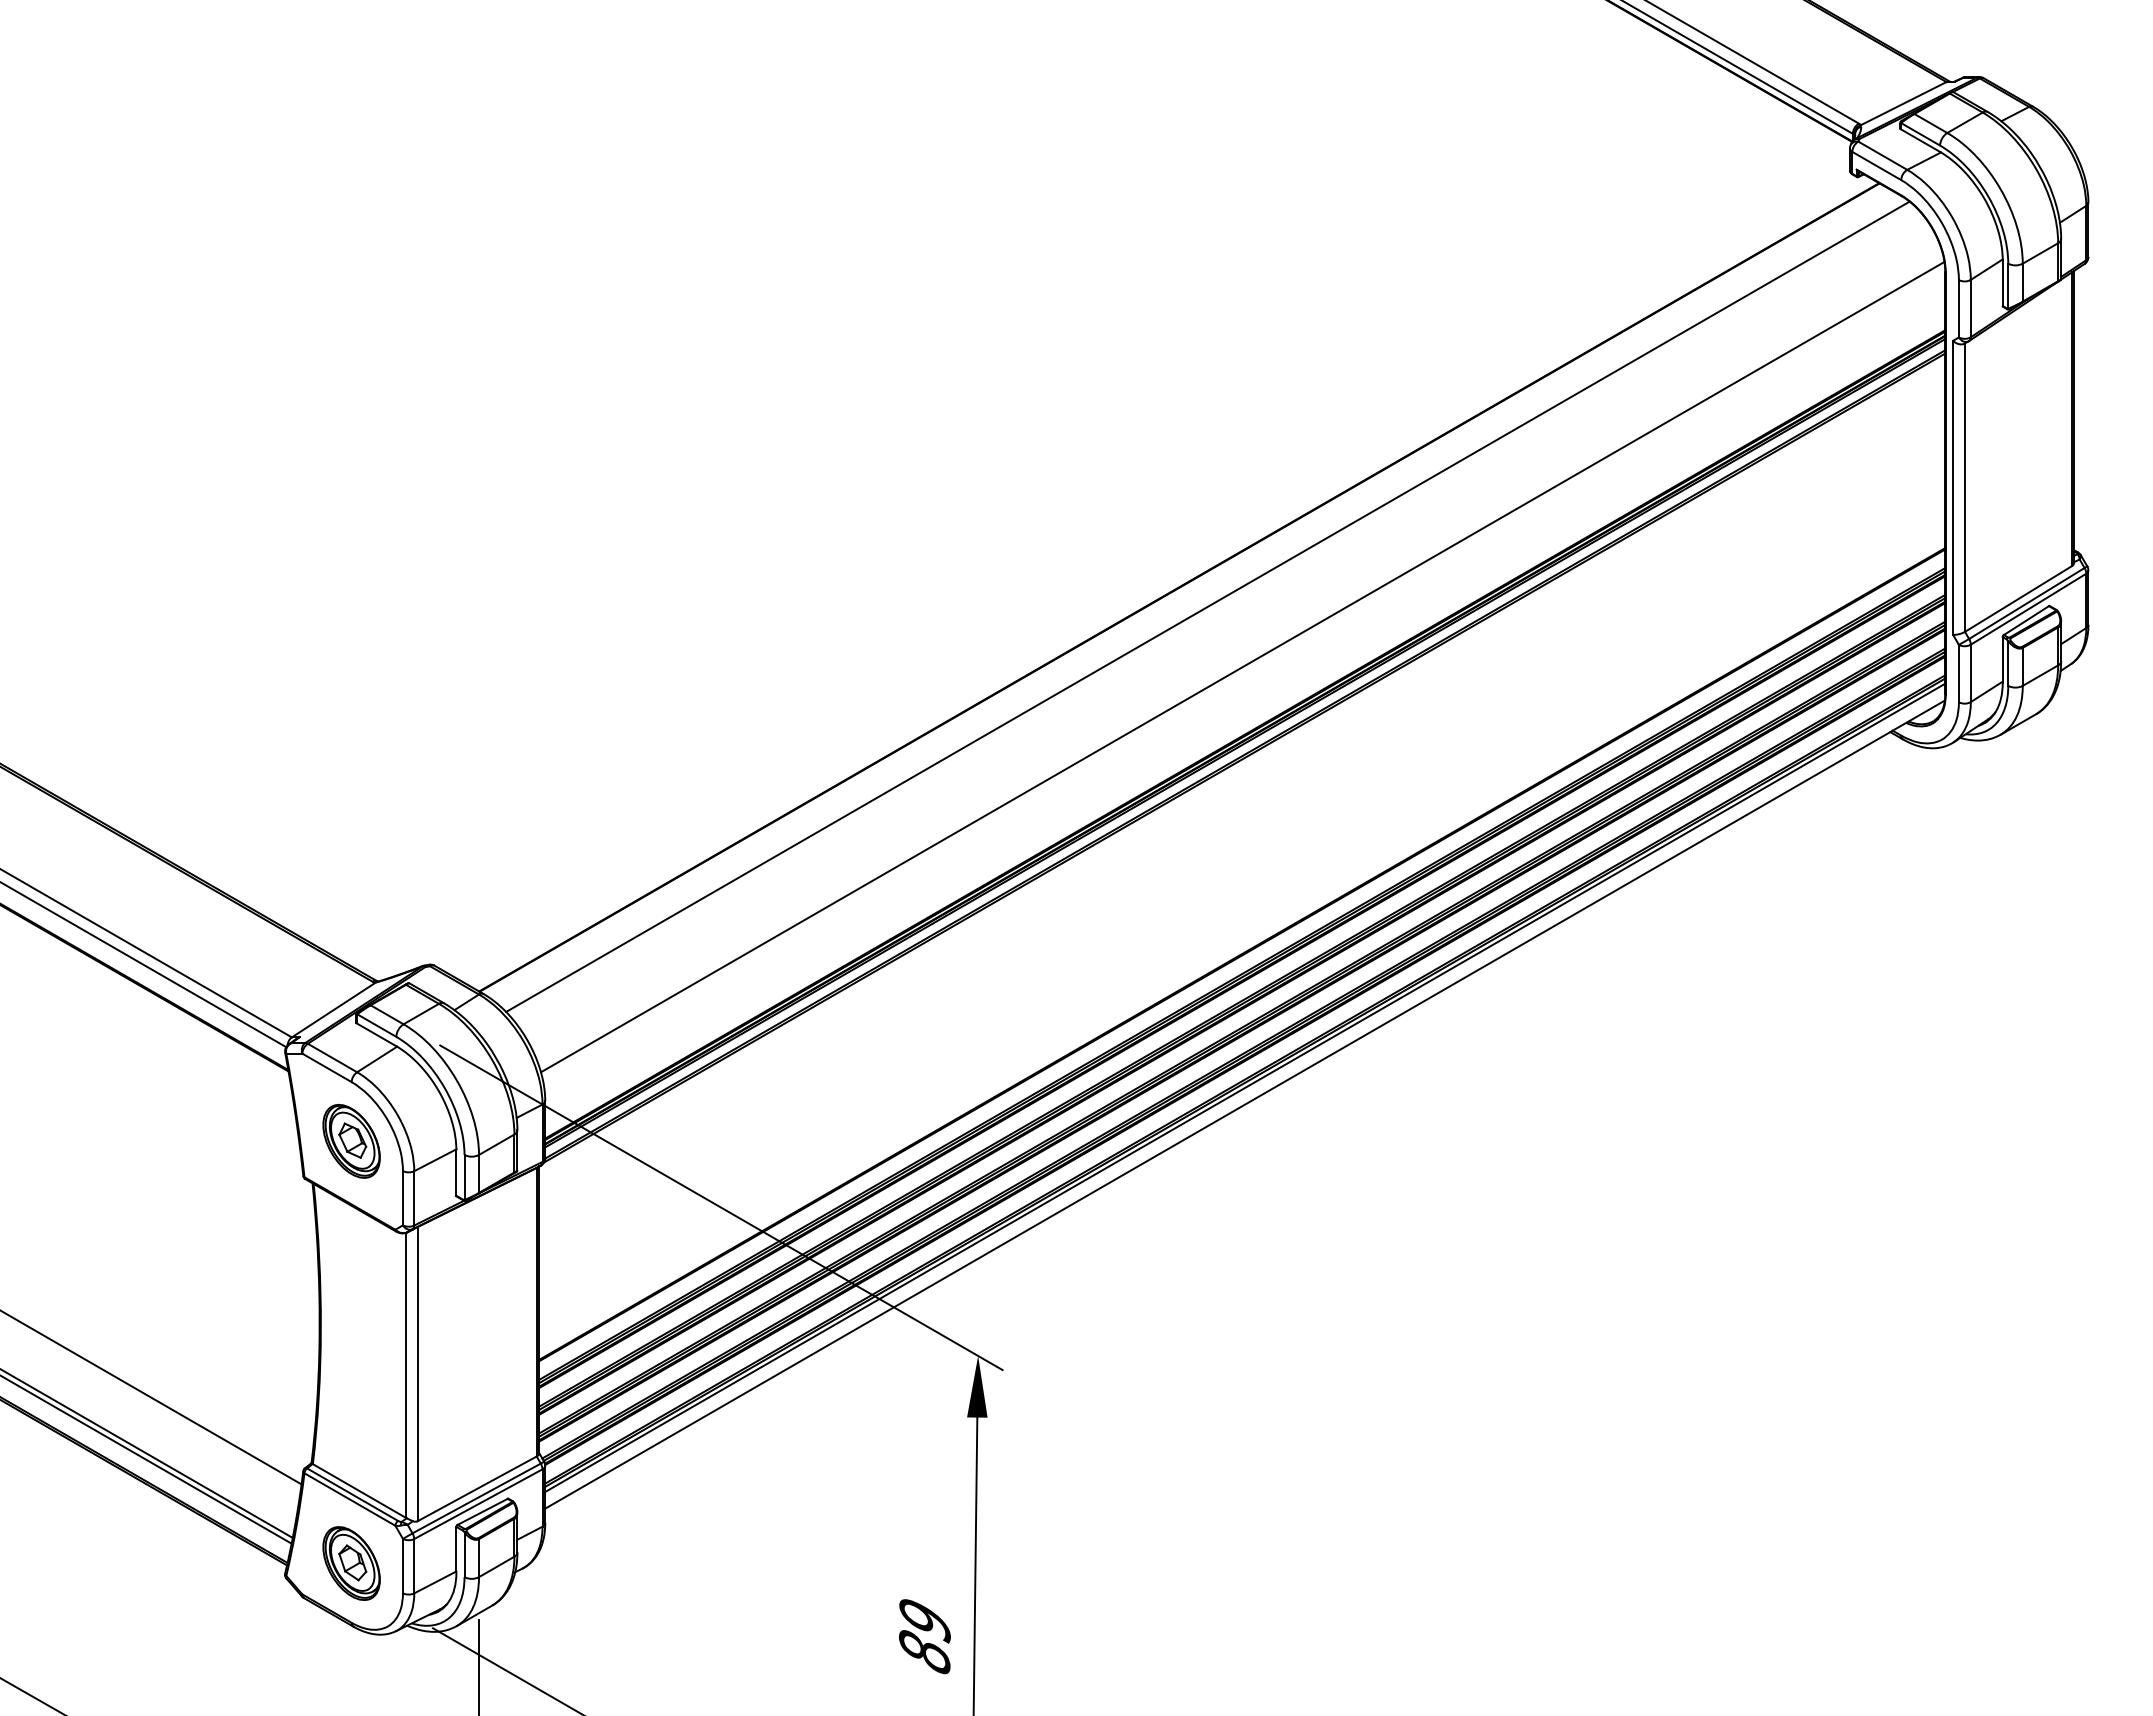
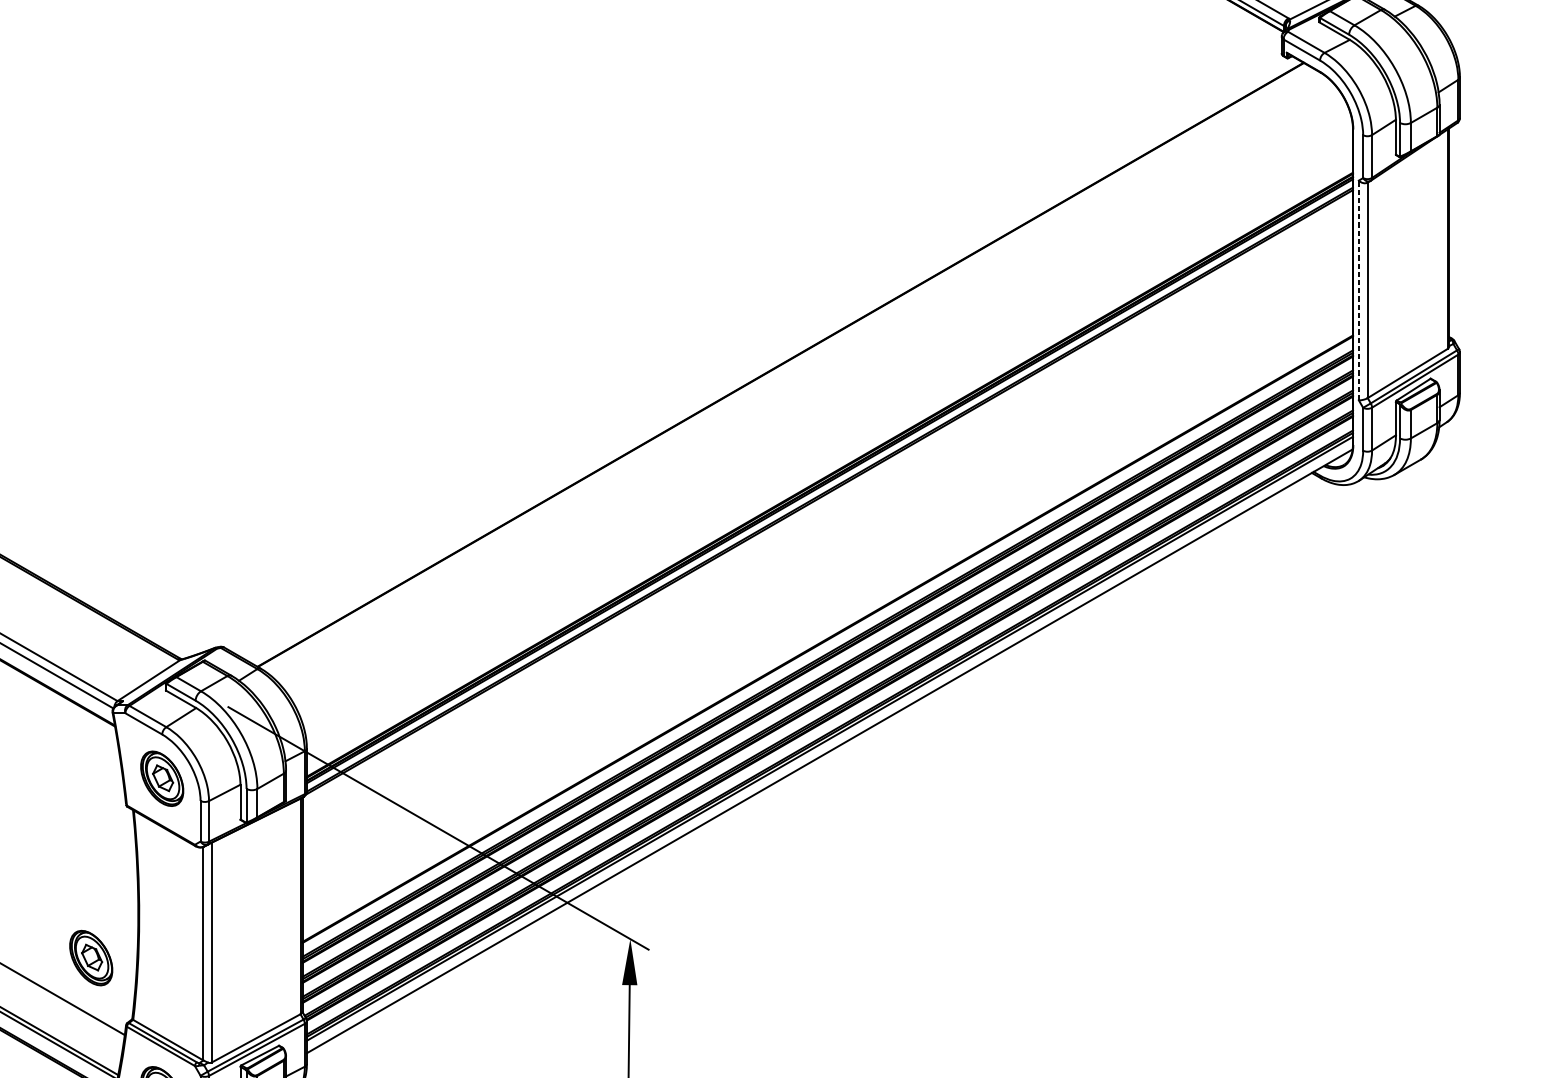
line: (1953, 487) -> (1359, 290), solid -> dashed
line: (1207, 606) -> (801, 379), removed
line: (1242, 666) -> (827, 423), removed
part: (256, 1380) -> (91, 957), added

